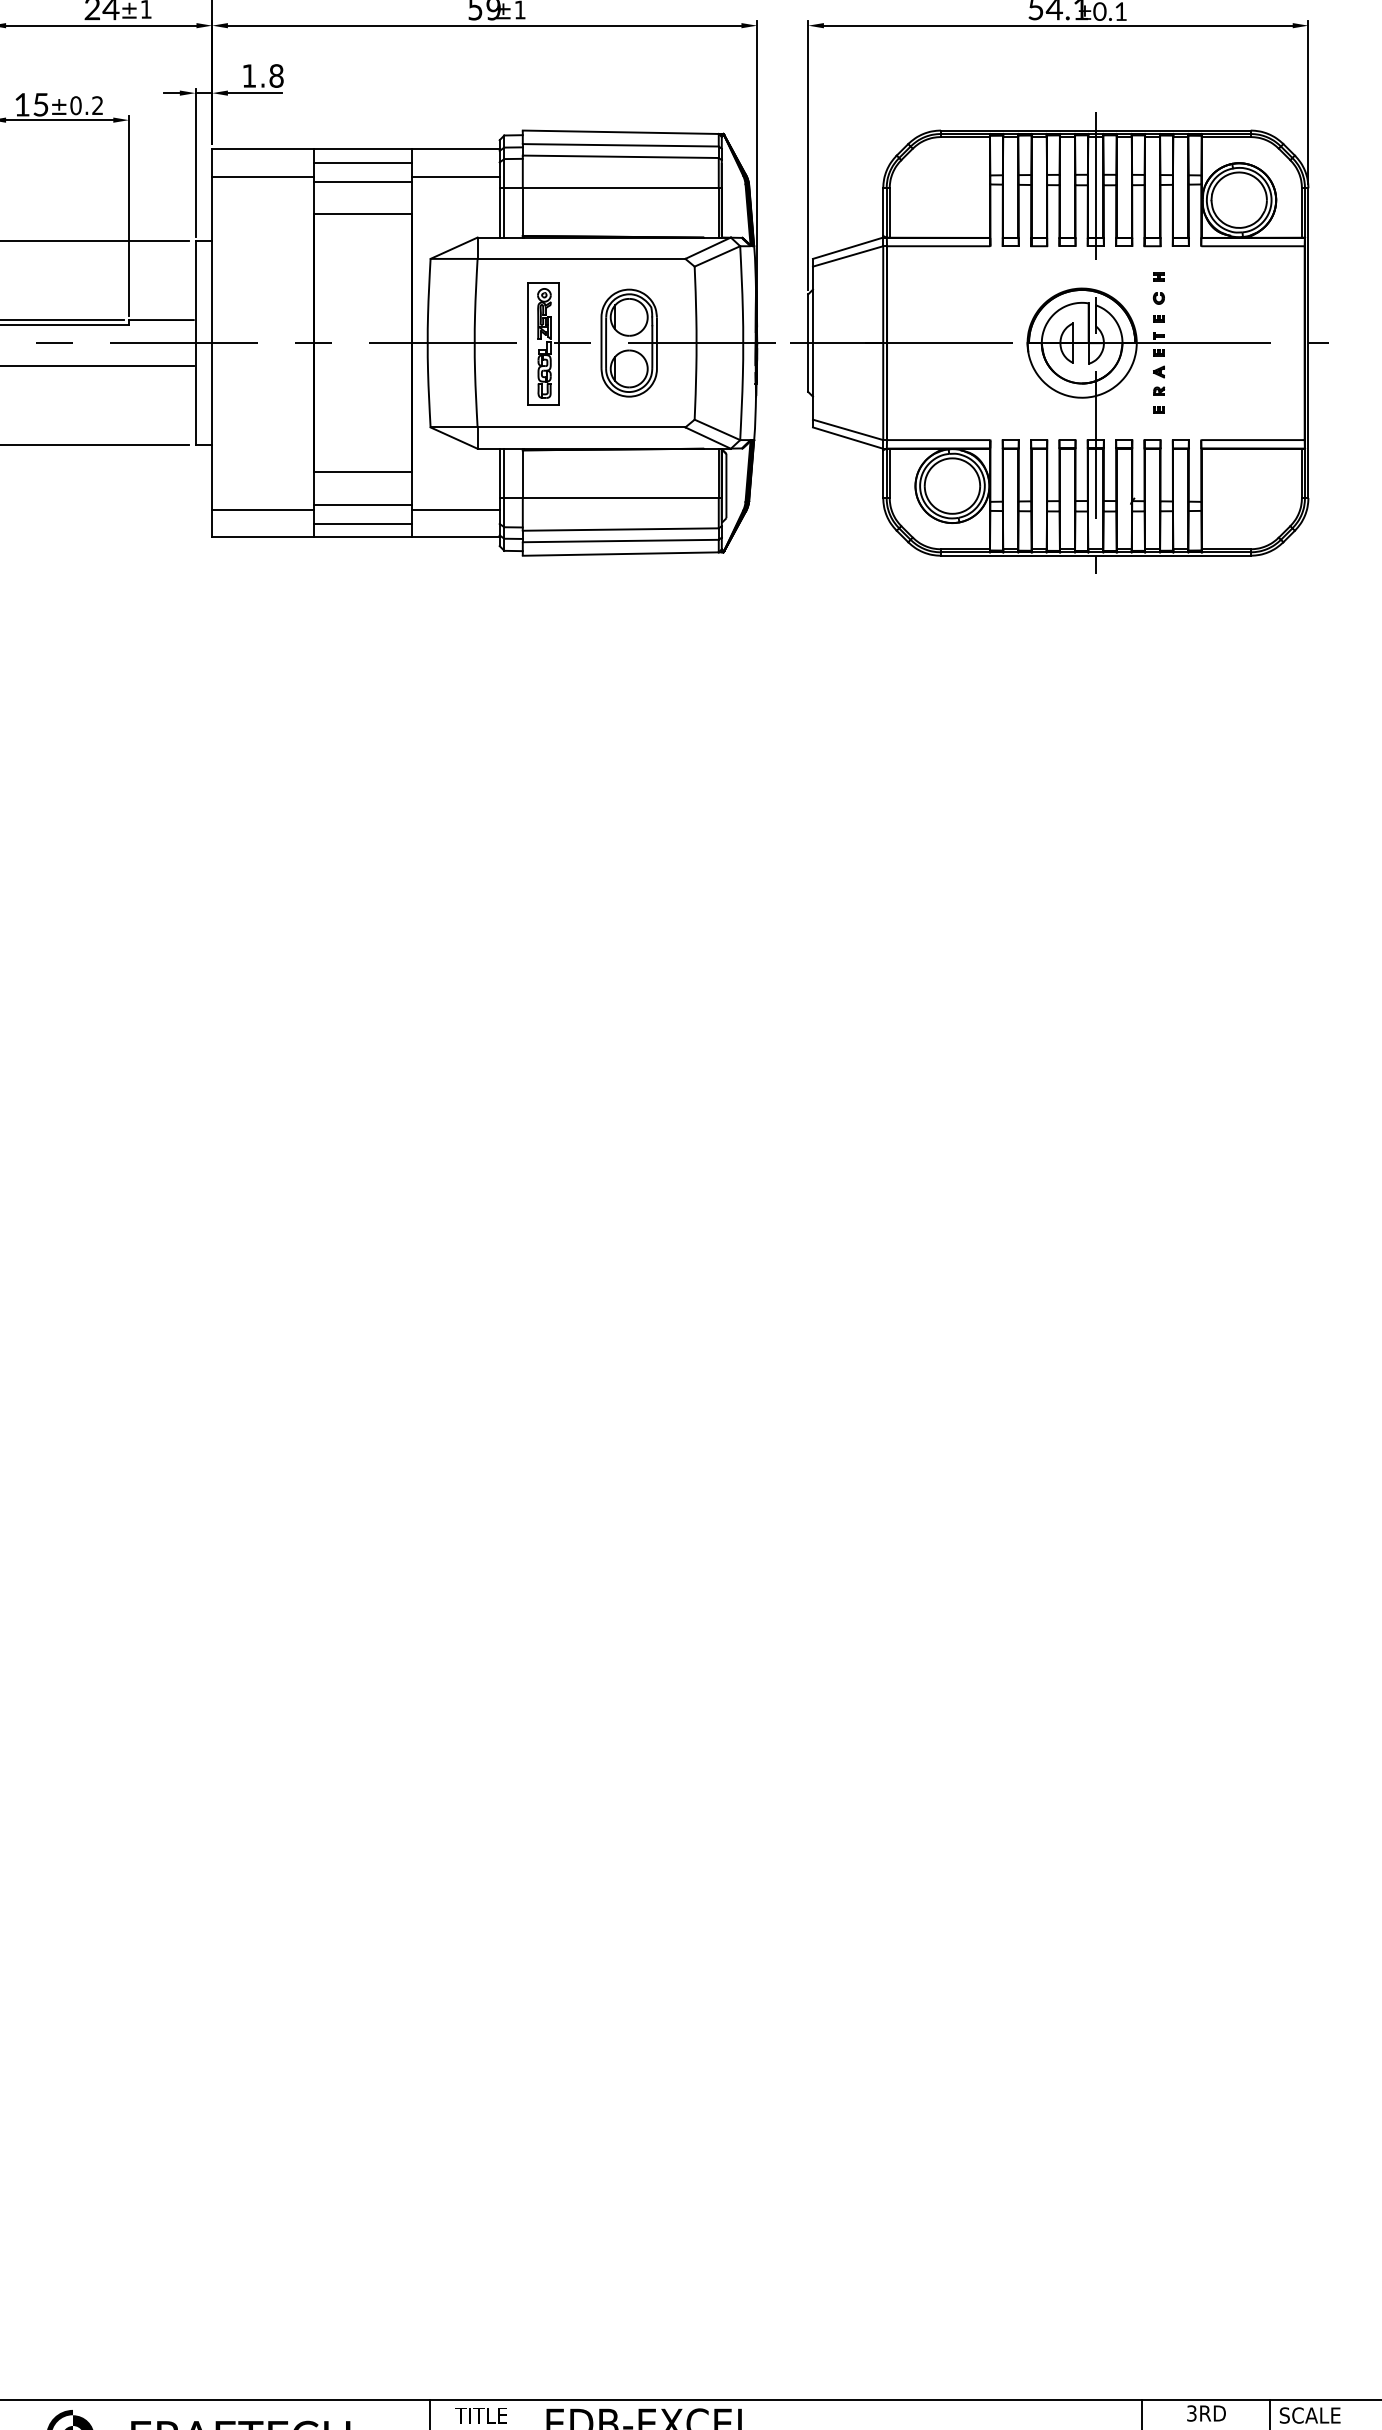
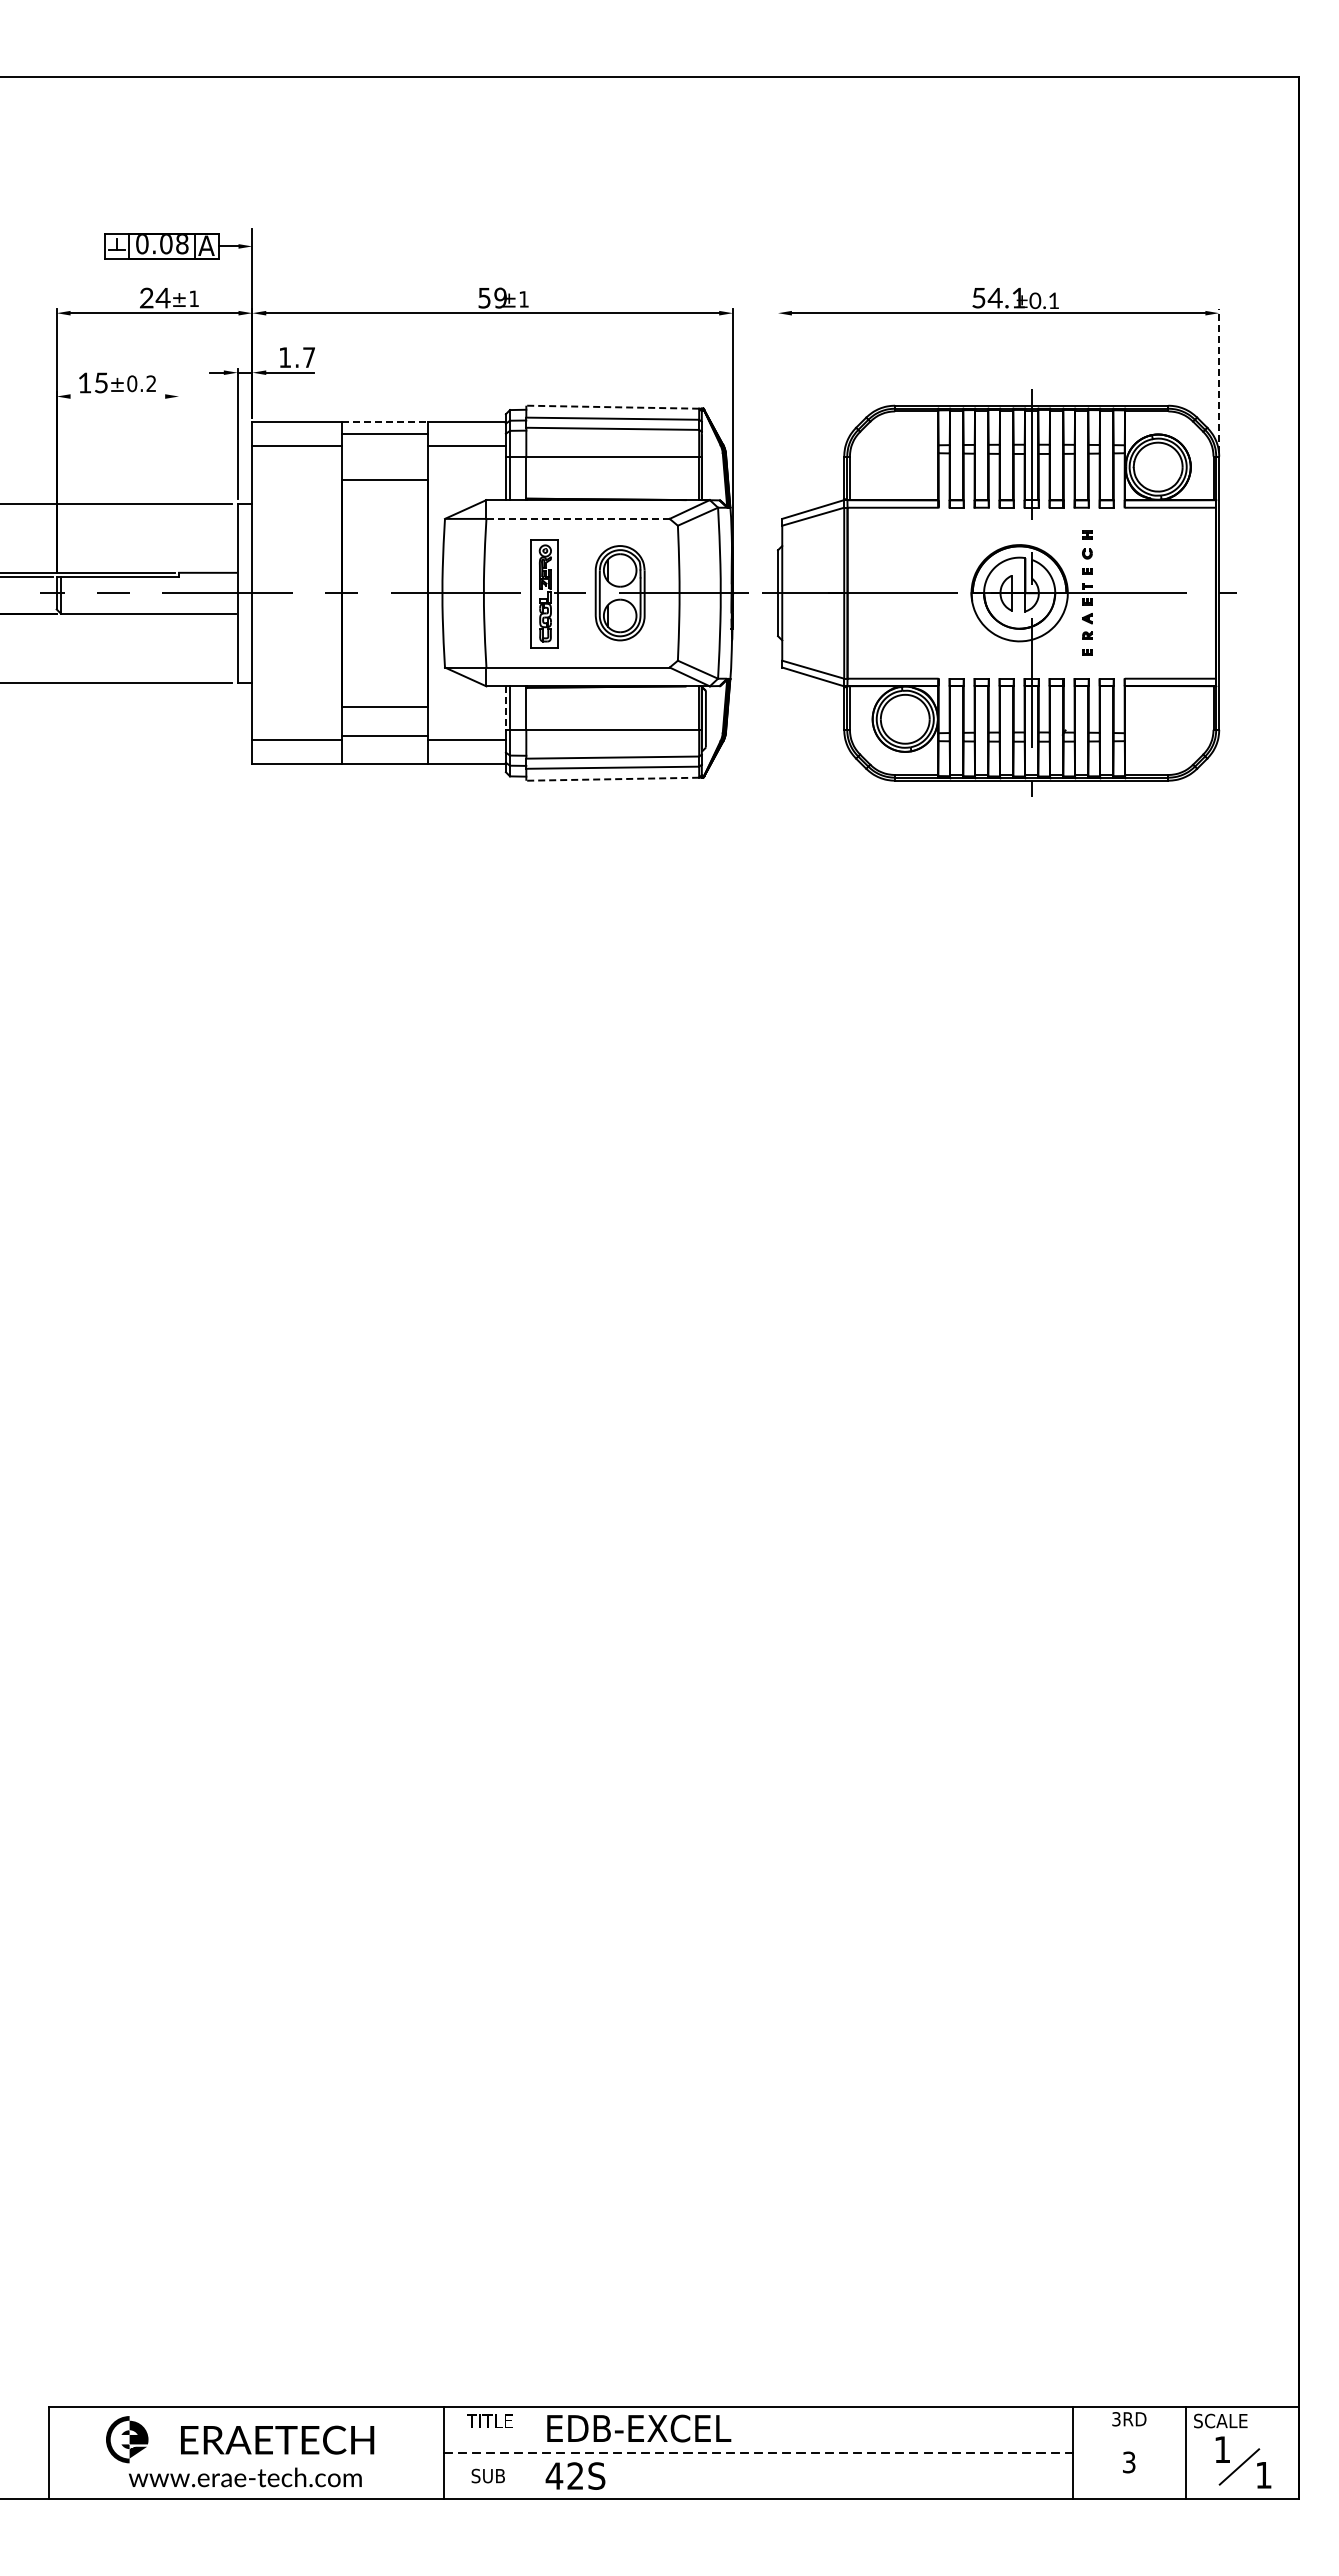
text: (276, 75) -> (309, 357), 1.8 -> 1.7
line: (1308, 101) -> (1219, 380), solid -> dashed
line: (59, 120) -> (117, 396), removed
line: (620, 132) -> (612, 407), solid -> dashed
line: (363, 149) -> (385, 422), solid -> dashed
line: (808, 155) -> (778, 427), removed
line: (363, 181) -> (385, 450), removed
line: (129, 215) -> (179, 480), removed
line: (581, 258) -> (578, 518), solid -> dashed
line: (499, 473) -> (505, 708), solid -> dashed
line: (363, 523) -> (385, 752), removed
line: (620, 554) -> (612, 779), solid -> dashed

